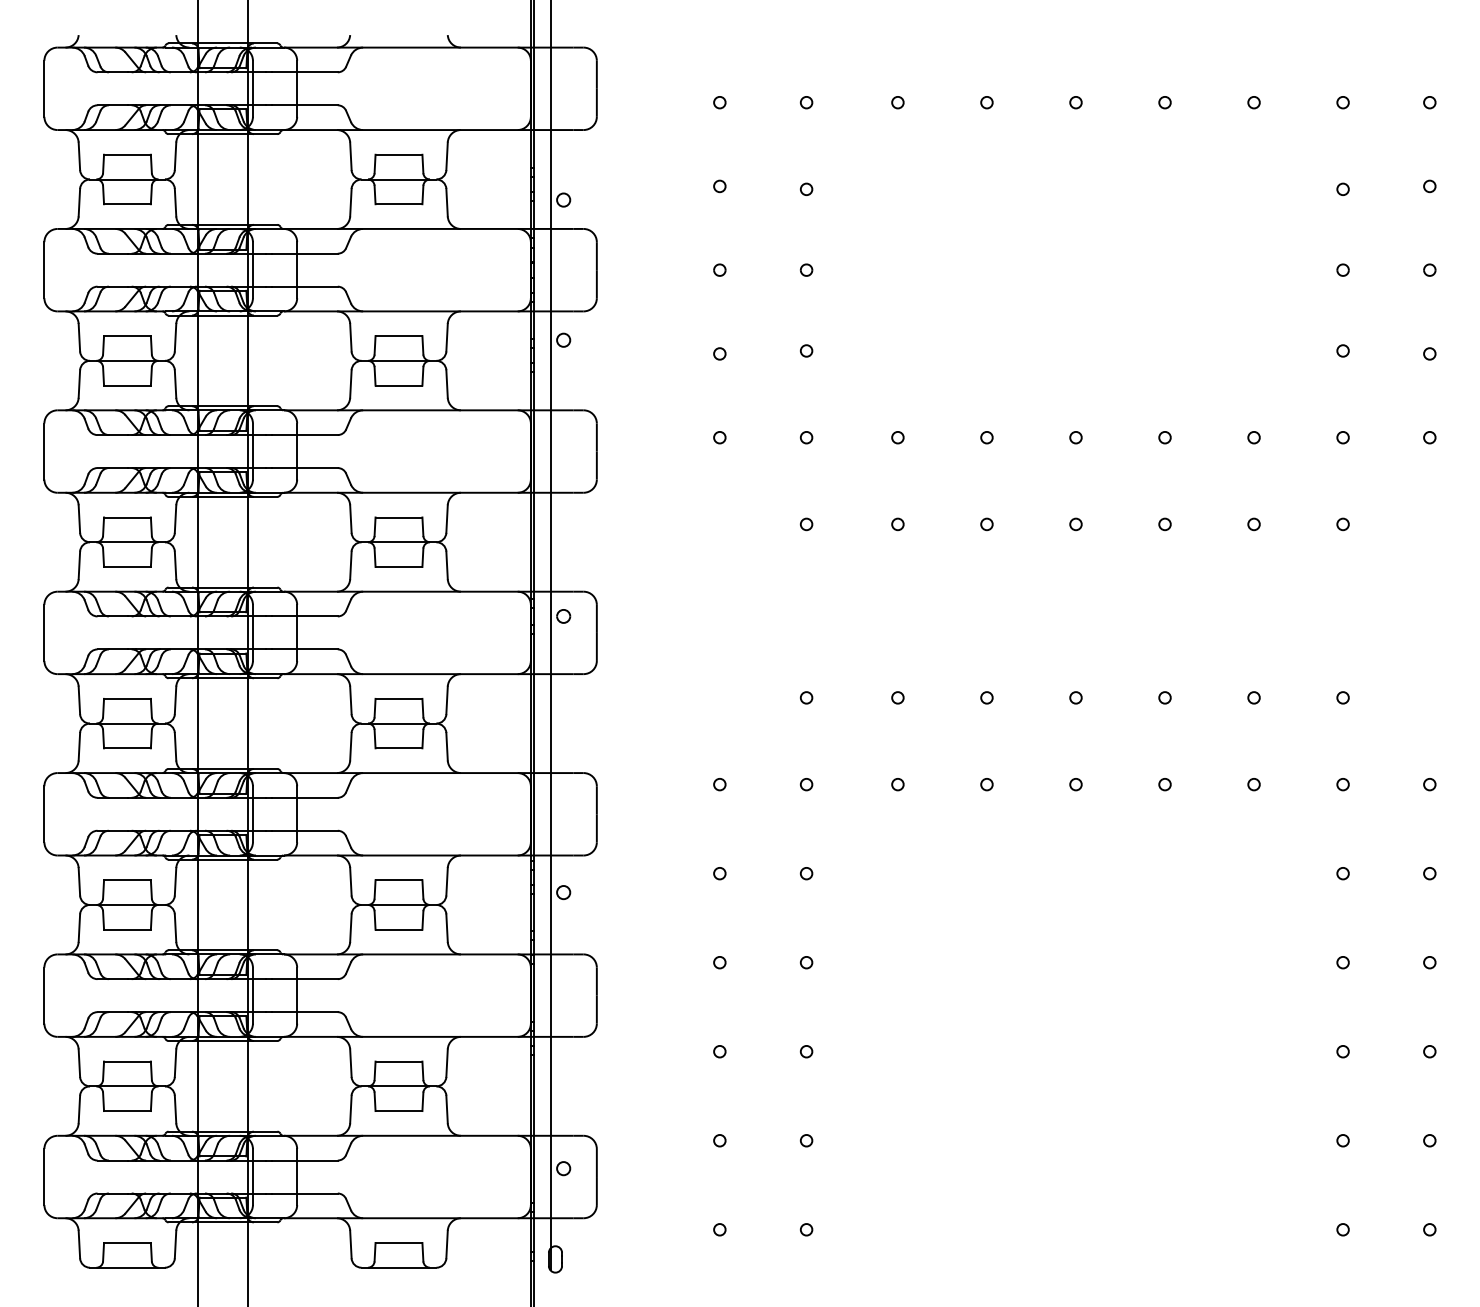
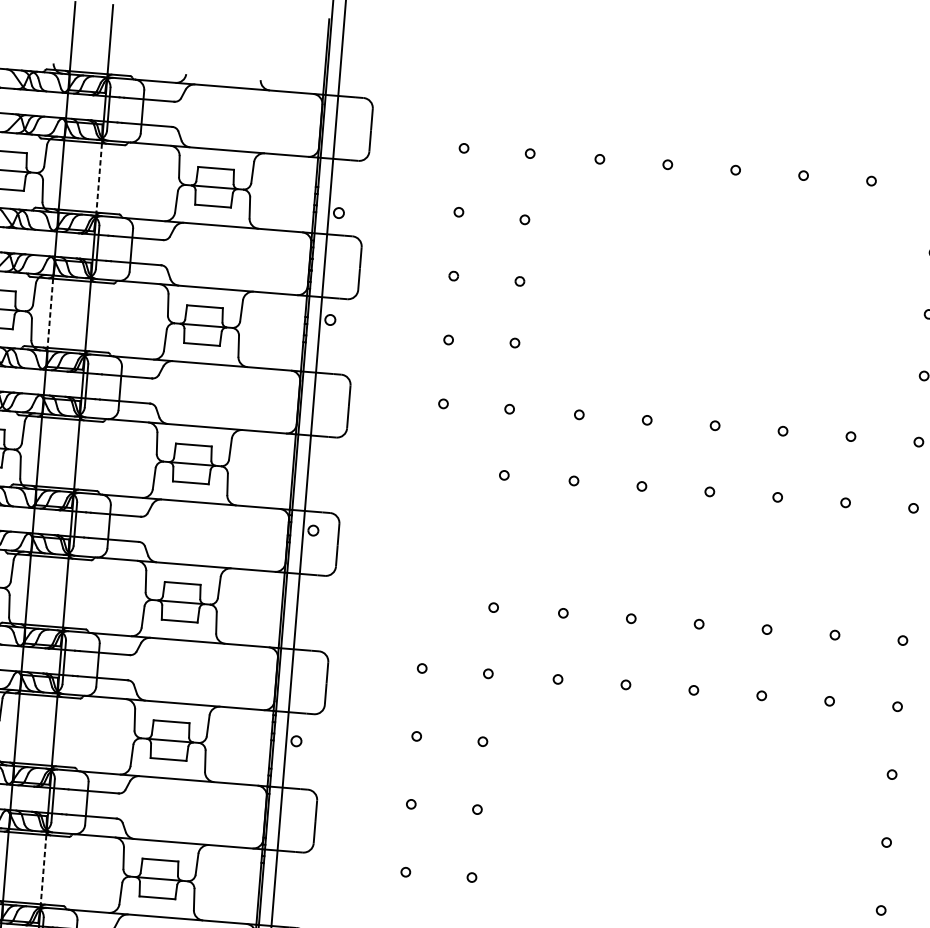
line: (247, 180) -> (99, 178), solid -> dashed
line: (198, 361) -> (50, 313), solid -> dashed
line: (247, 1086) -> (43, 869), solid -> dashed

